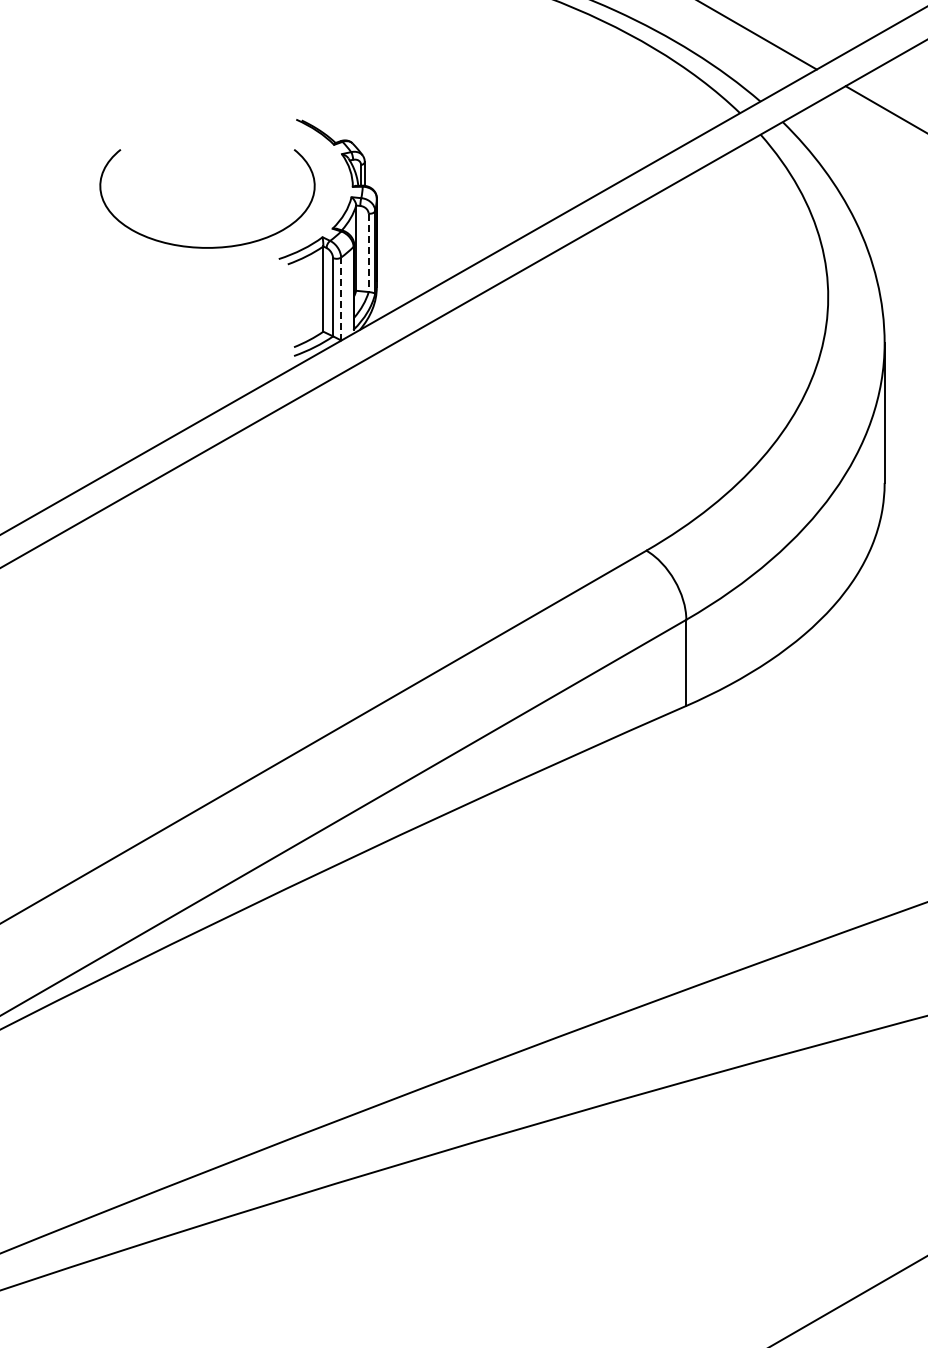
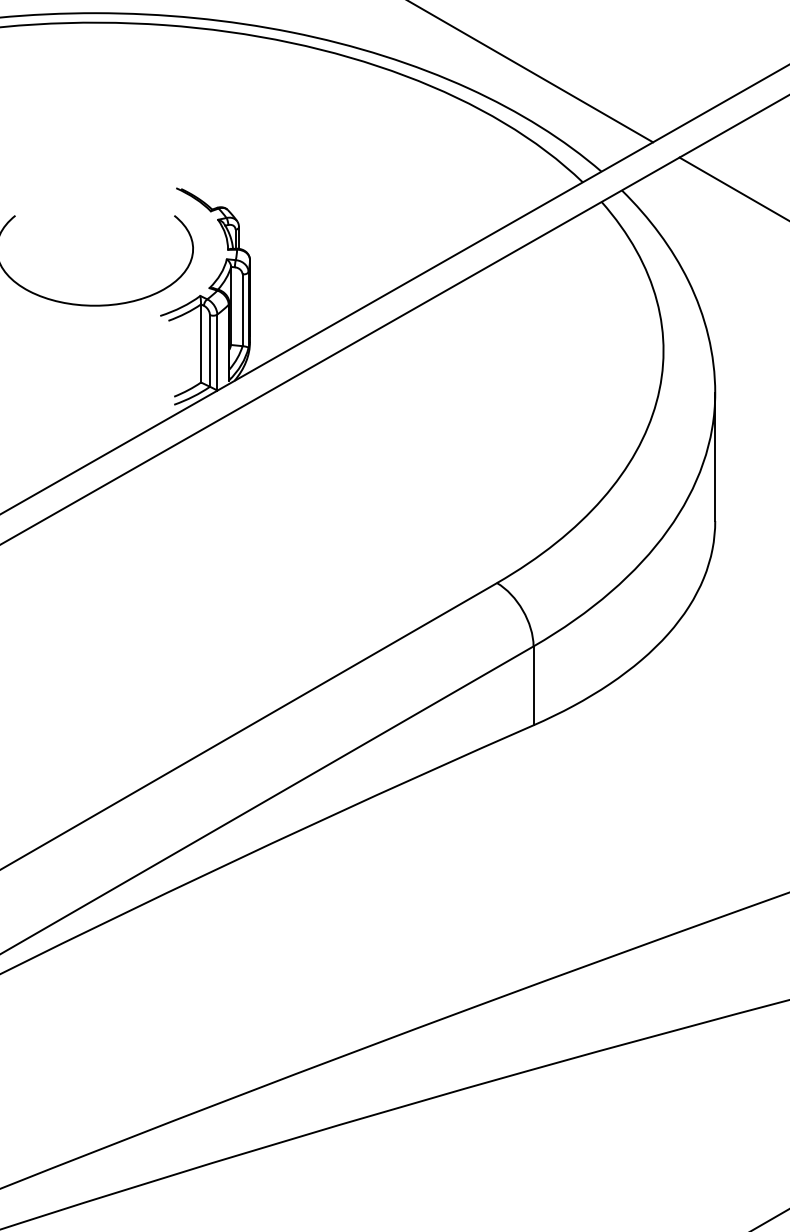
line: (368, 253) -> (242, 310), dashed -> solid
line: (341, 298) -> (217, 352), dashed -> solid

